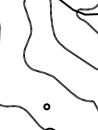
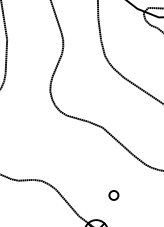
part: (46, 106) -> (113, 194), moved

